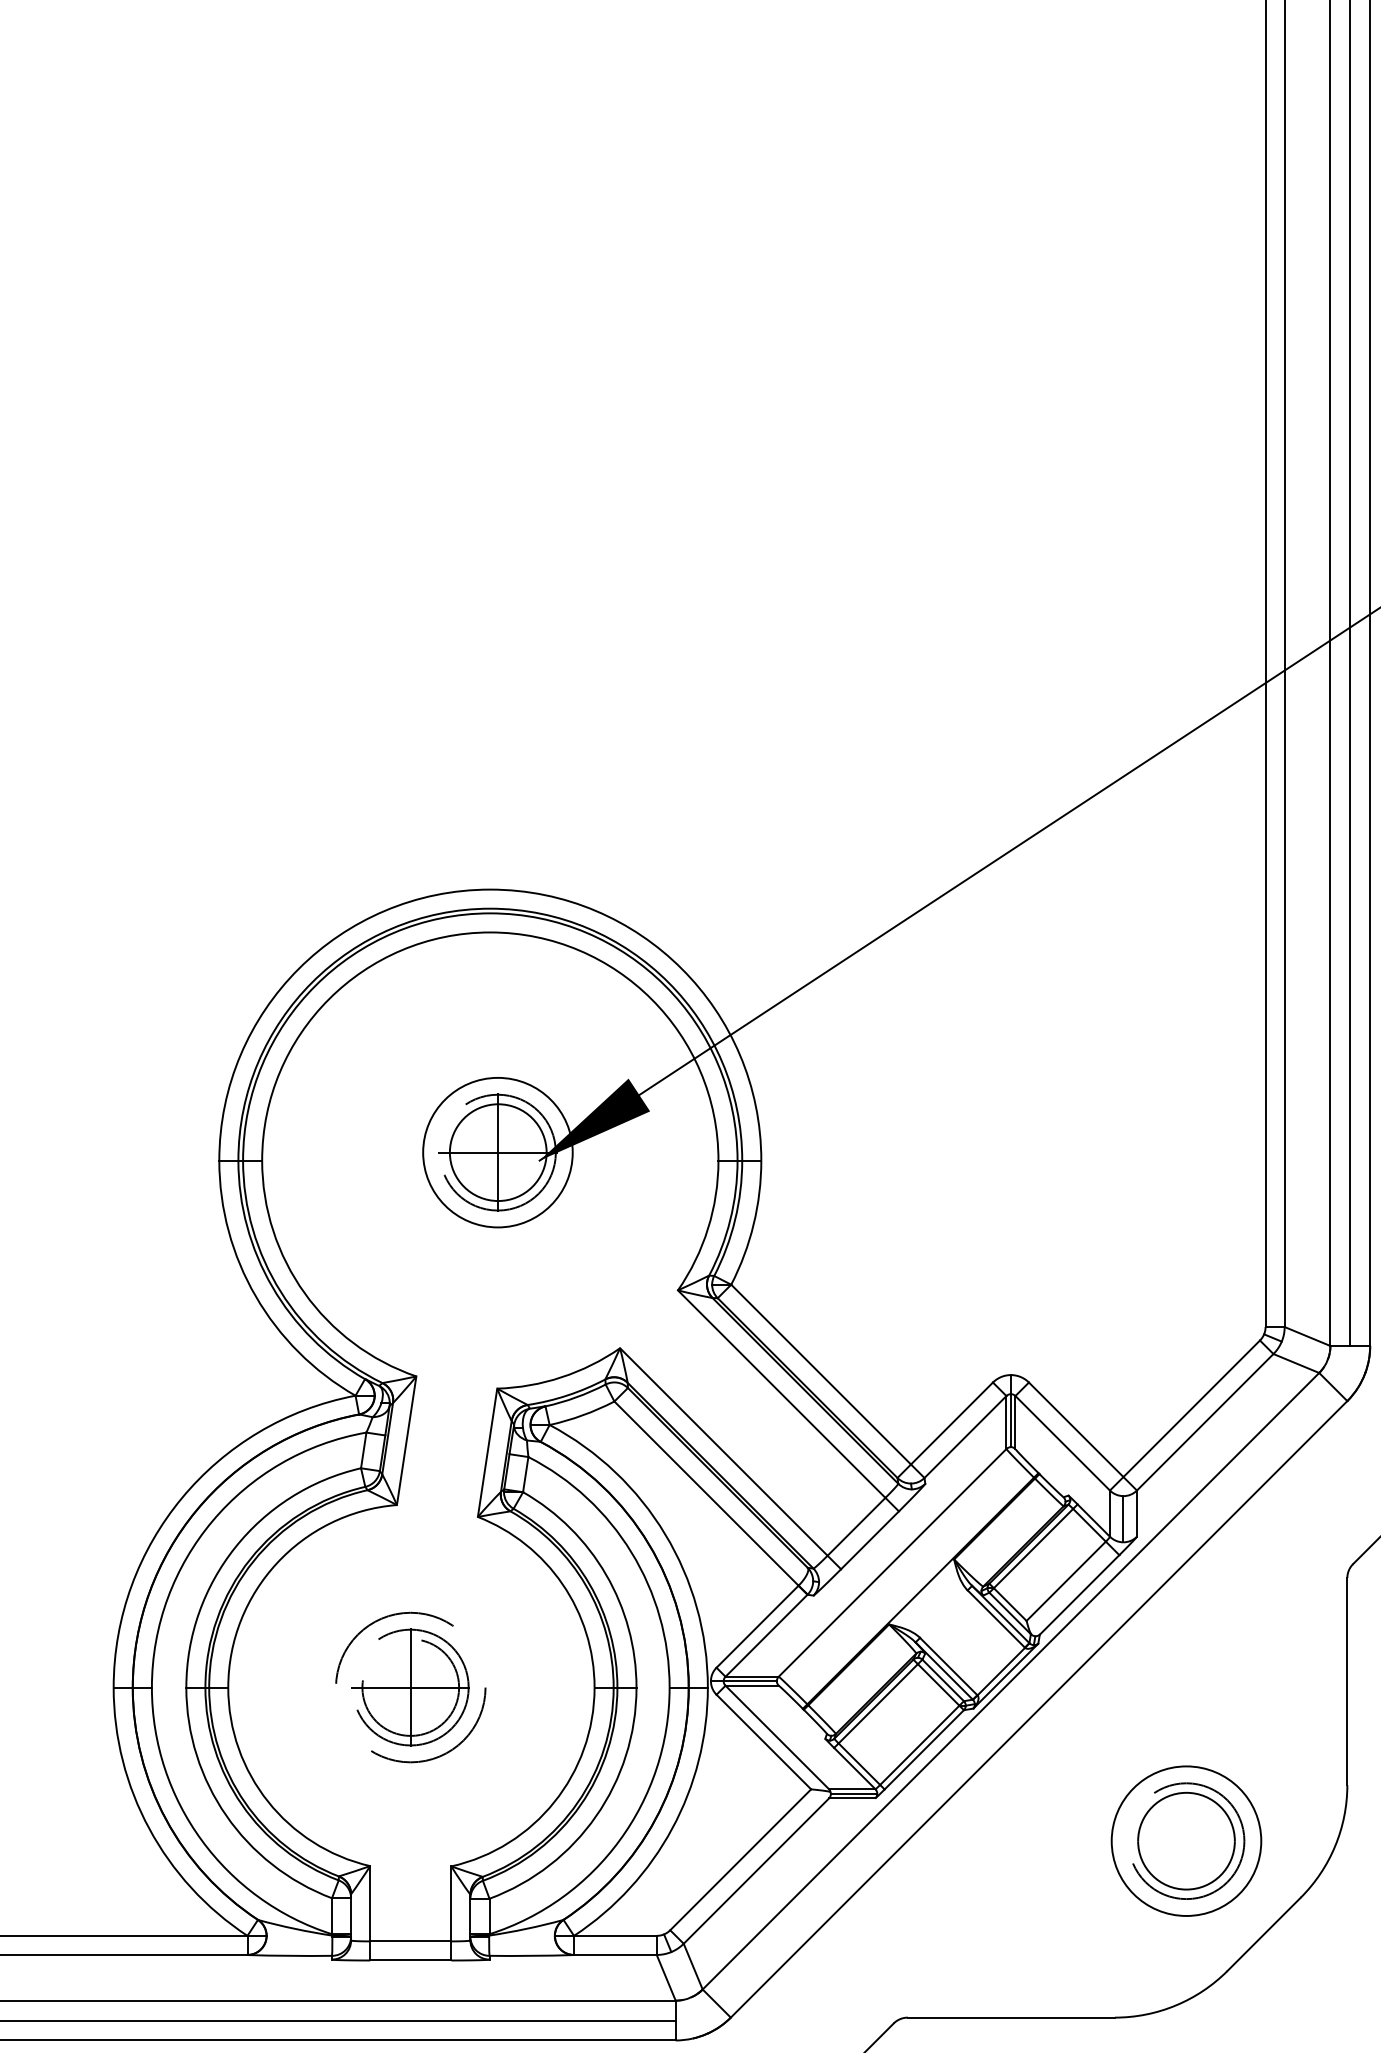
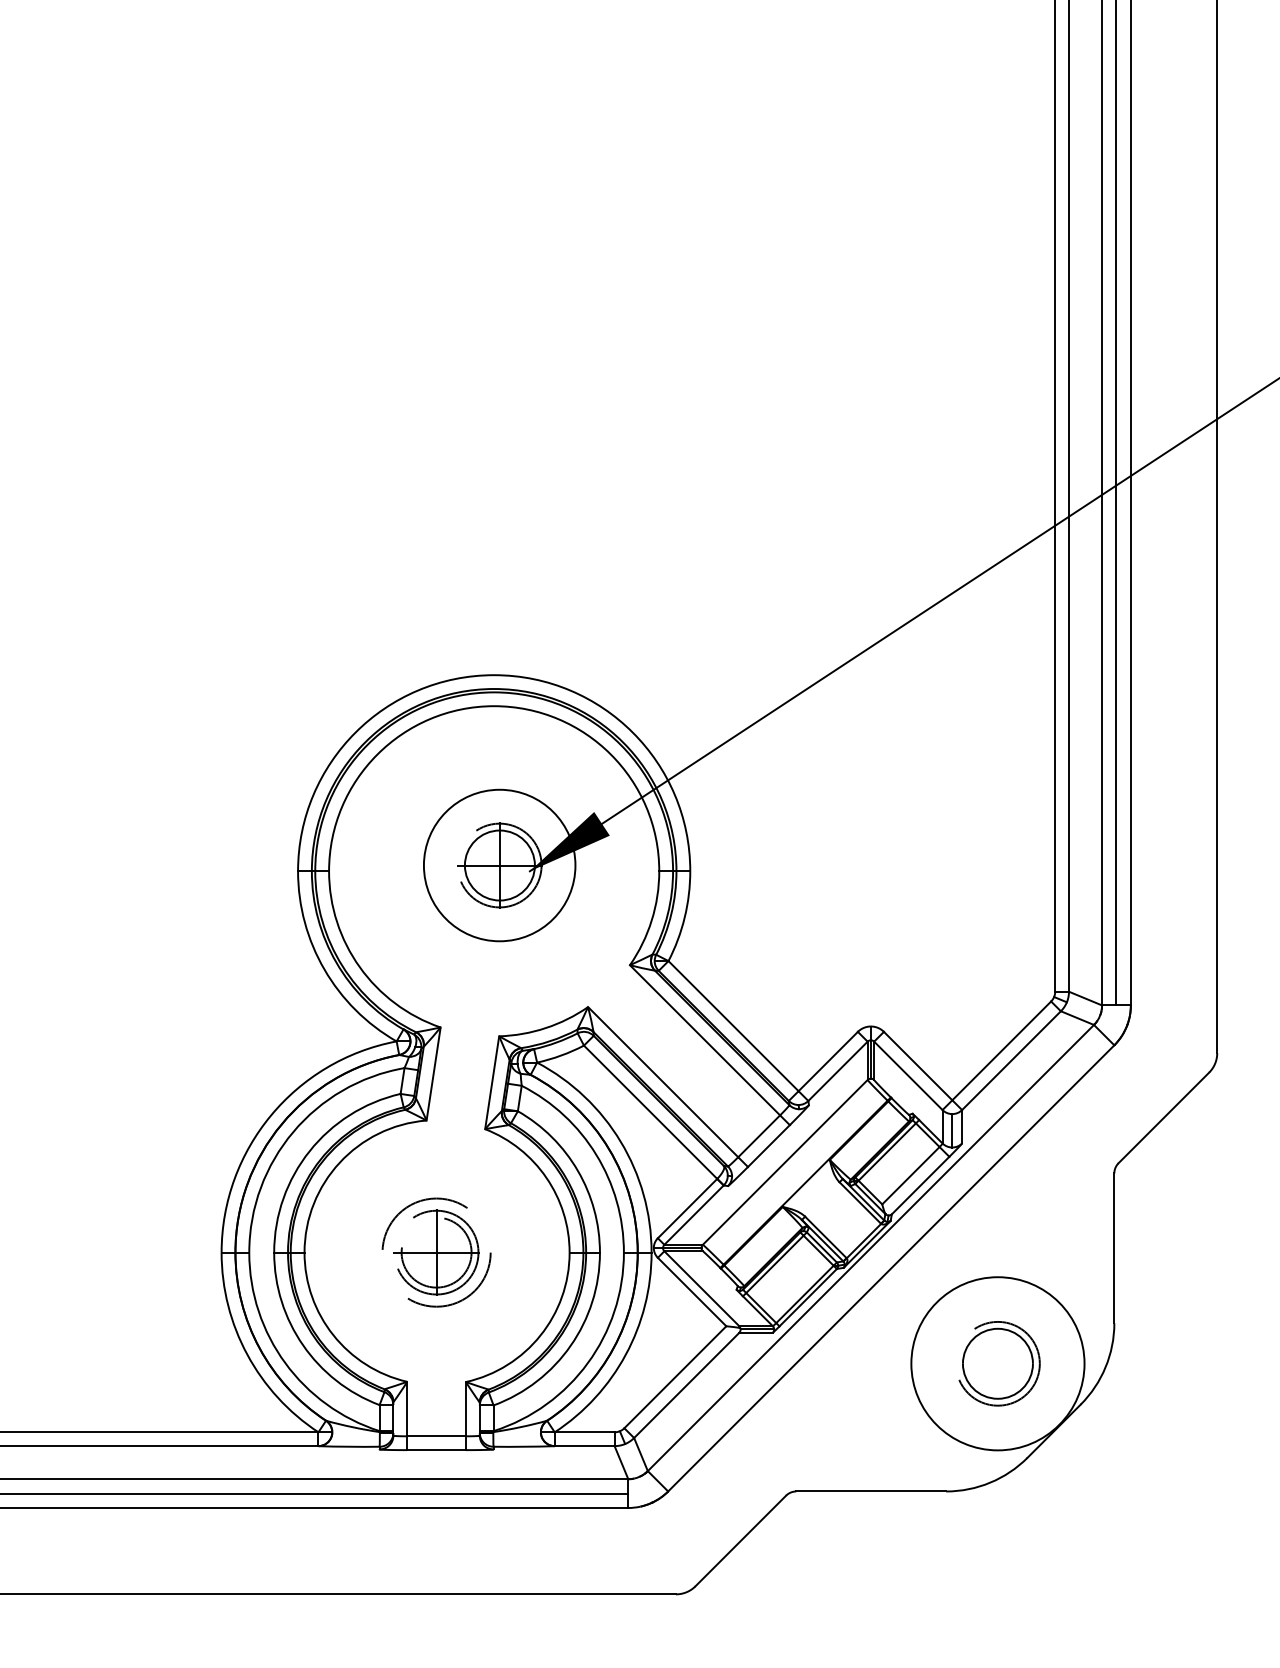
circle: (497, 1152) -> (499, 865), size x1.4
circle: (1185, 1840) -> (997, 1363), size x1.6

